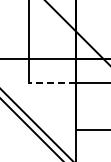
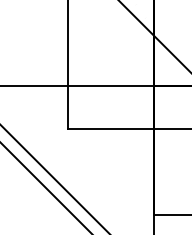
line: (51, 82) -> (109, 128), dashed -> solid

